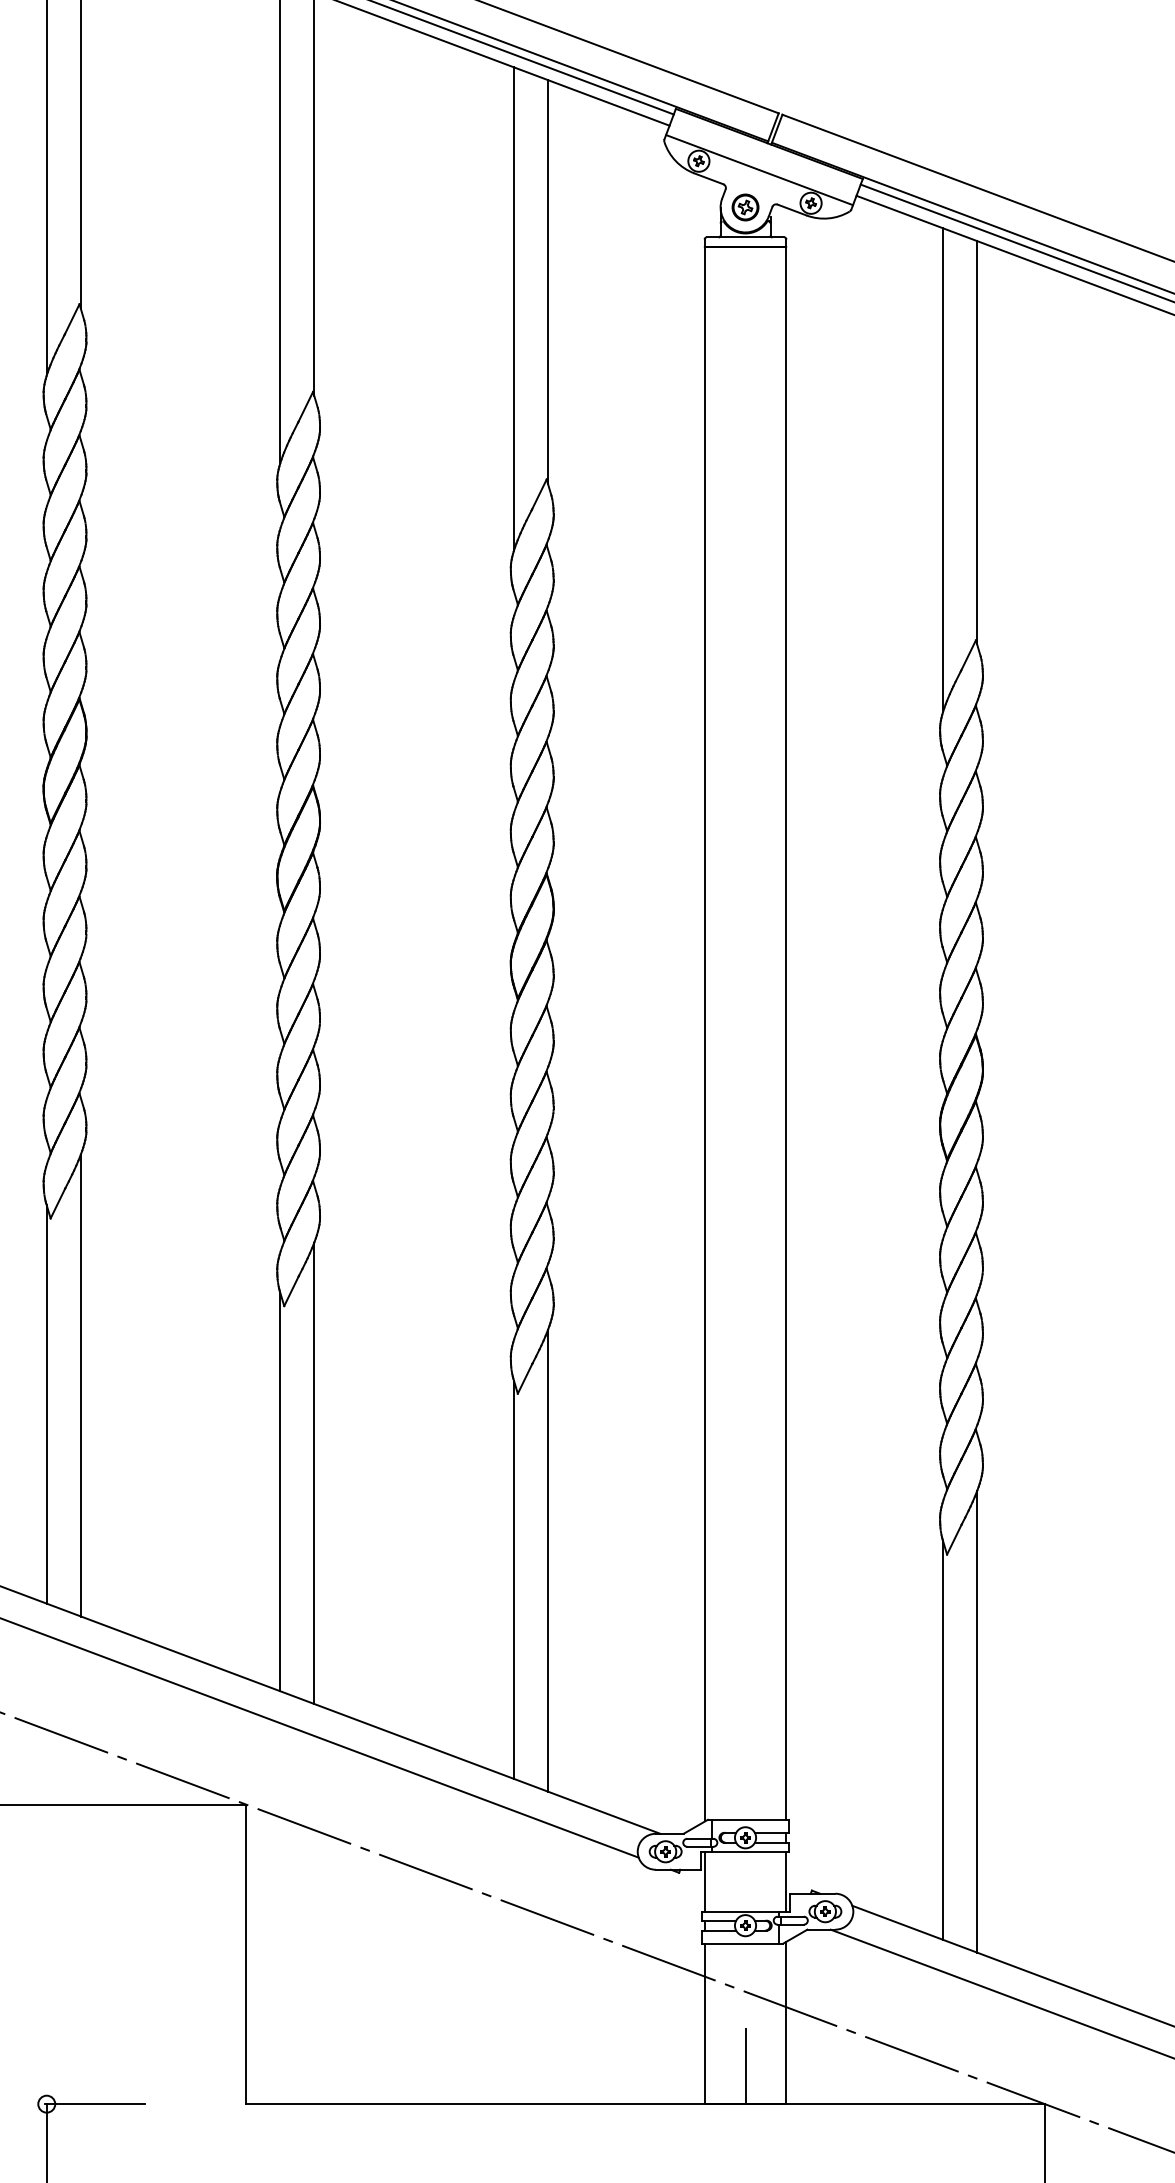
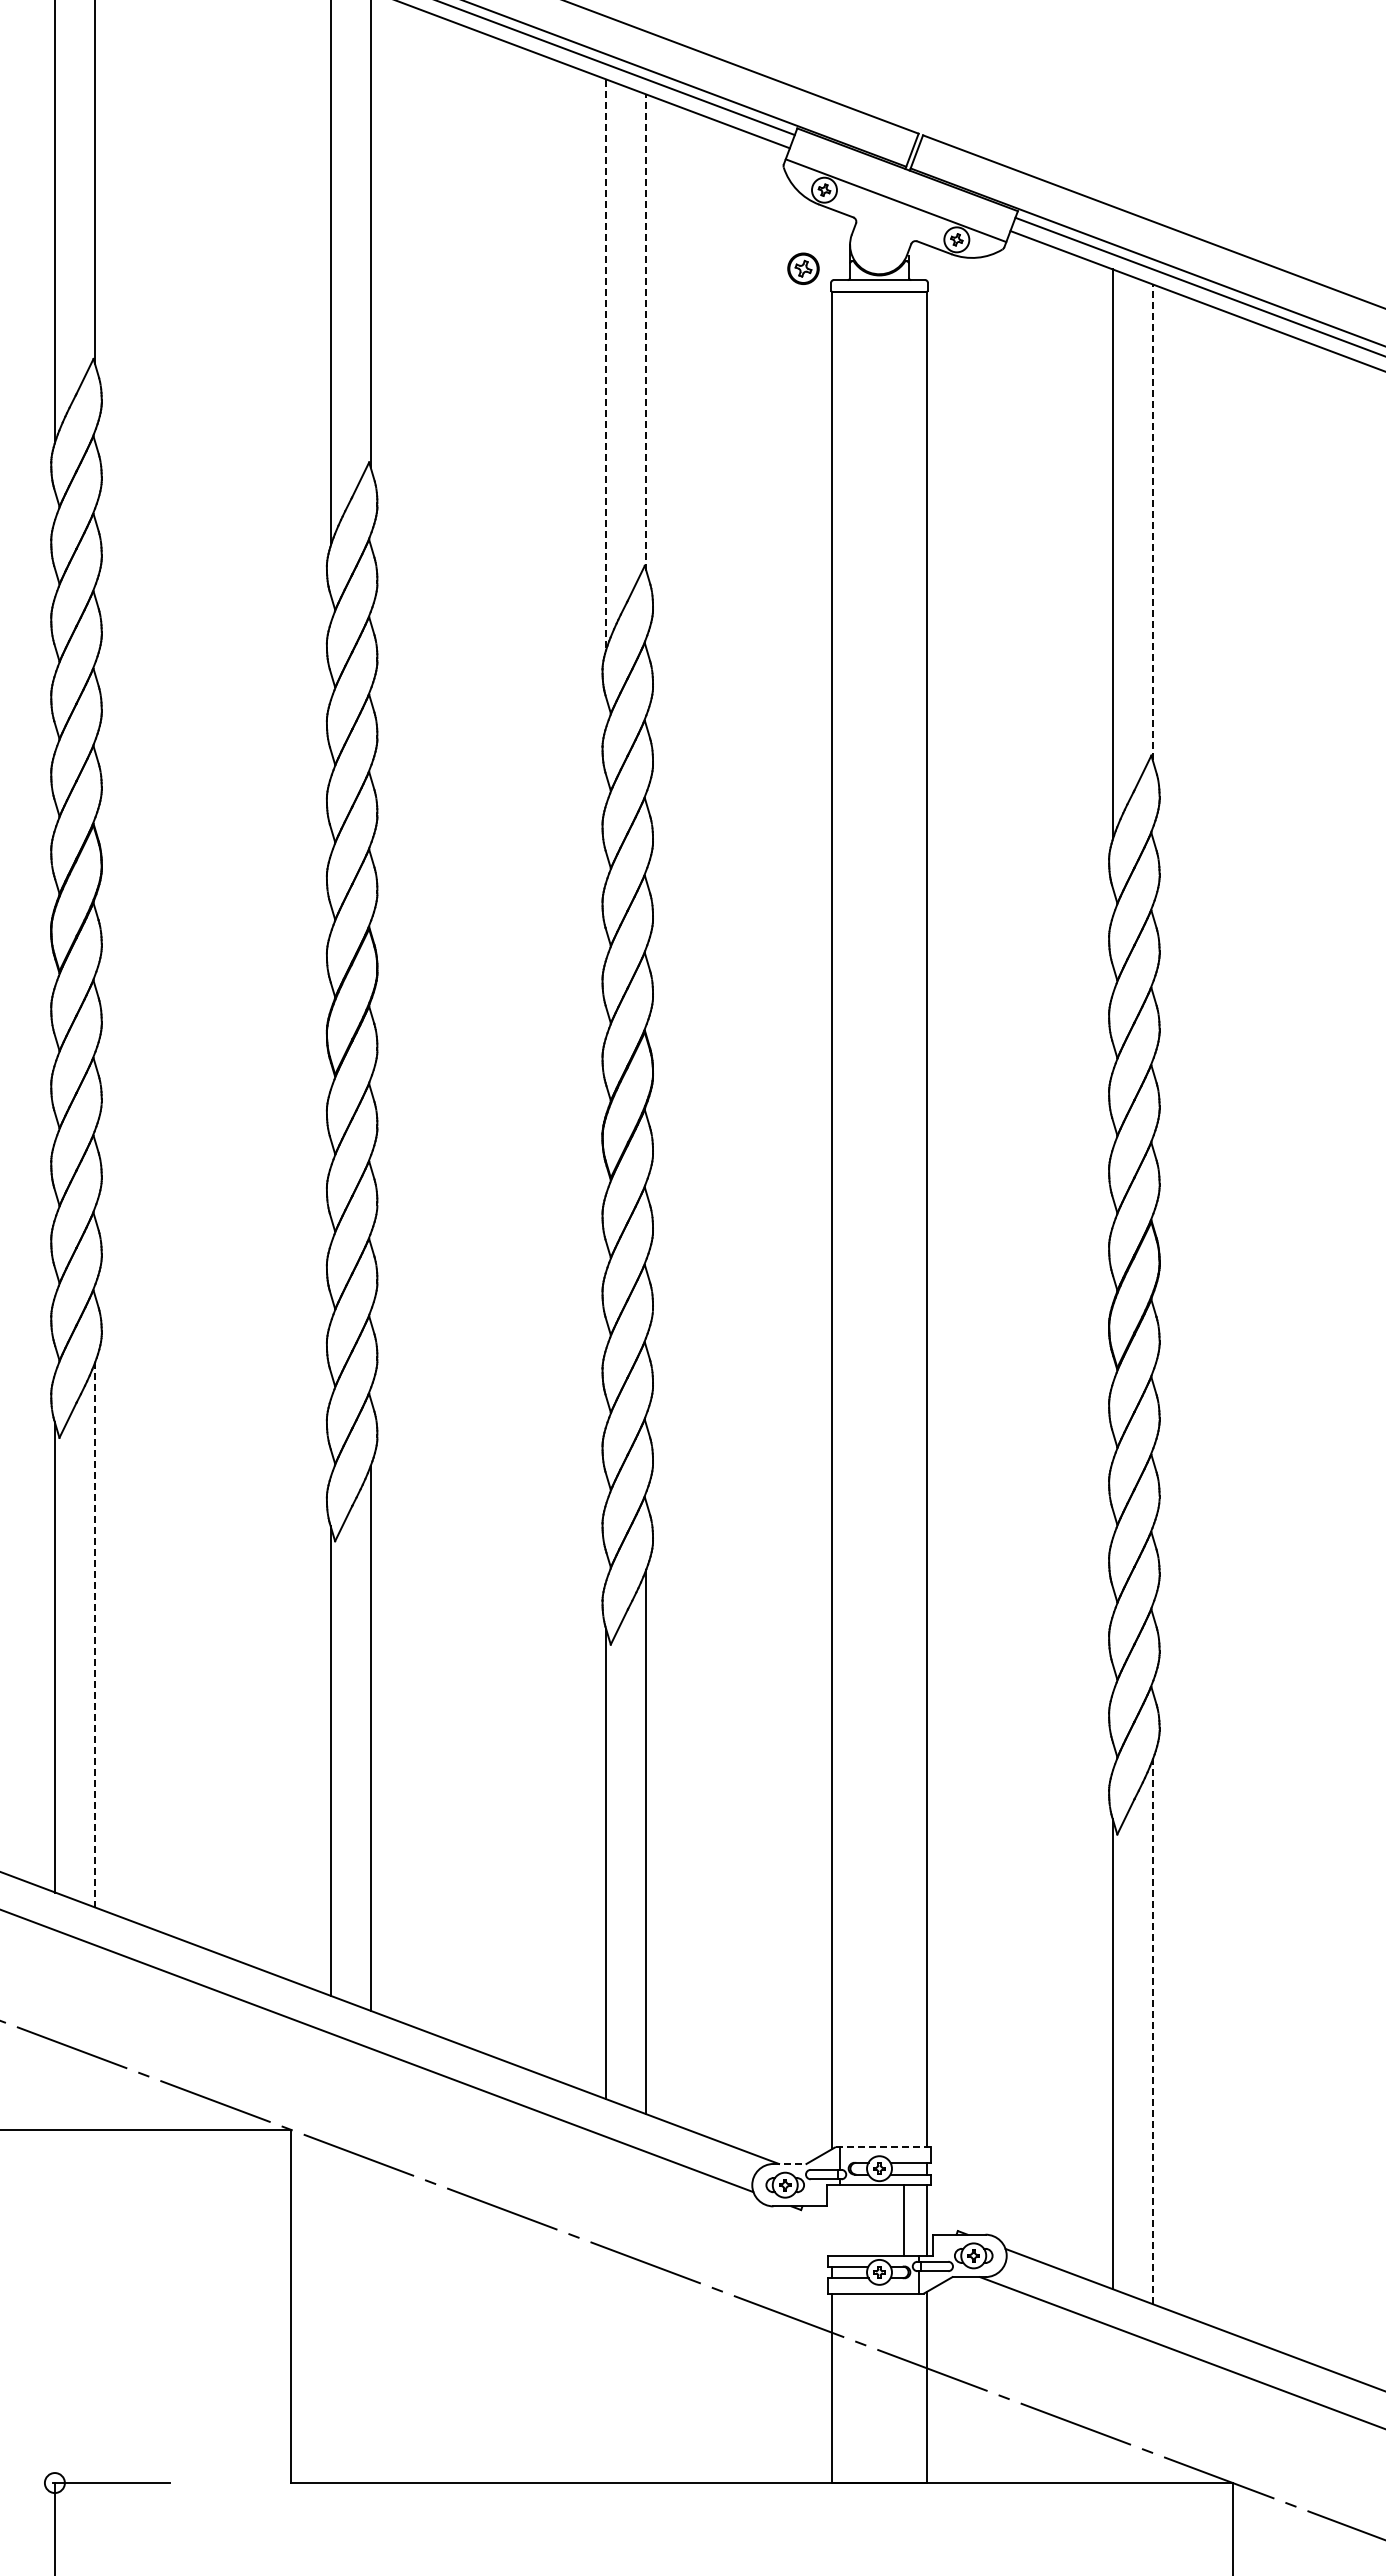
part: (745, 207) -> (803, 268), moved
line: (548, 281) -> (646, 332), solid -> dashed
line: (514, 308) -> (606, 363), solid -> dashed
line: (976, 441) -> (1152, 521), solid -> dashed
line: (80, 1385) -> (94, 1634), solid -> dashed
line: (976, 1721) -> (1152, 2031), solid -> dashed
line: (748, 1819) -> (882, 2147), solid -> dashed
line: (670, 1833) -> (790, 2163), solid -> dashed
line: (704, 1881) -> (903, 2220), moved
line: (745, 2066) -> (879, 2438), removed

